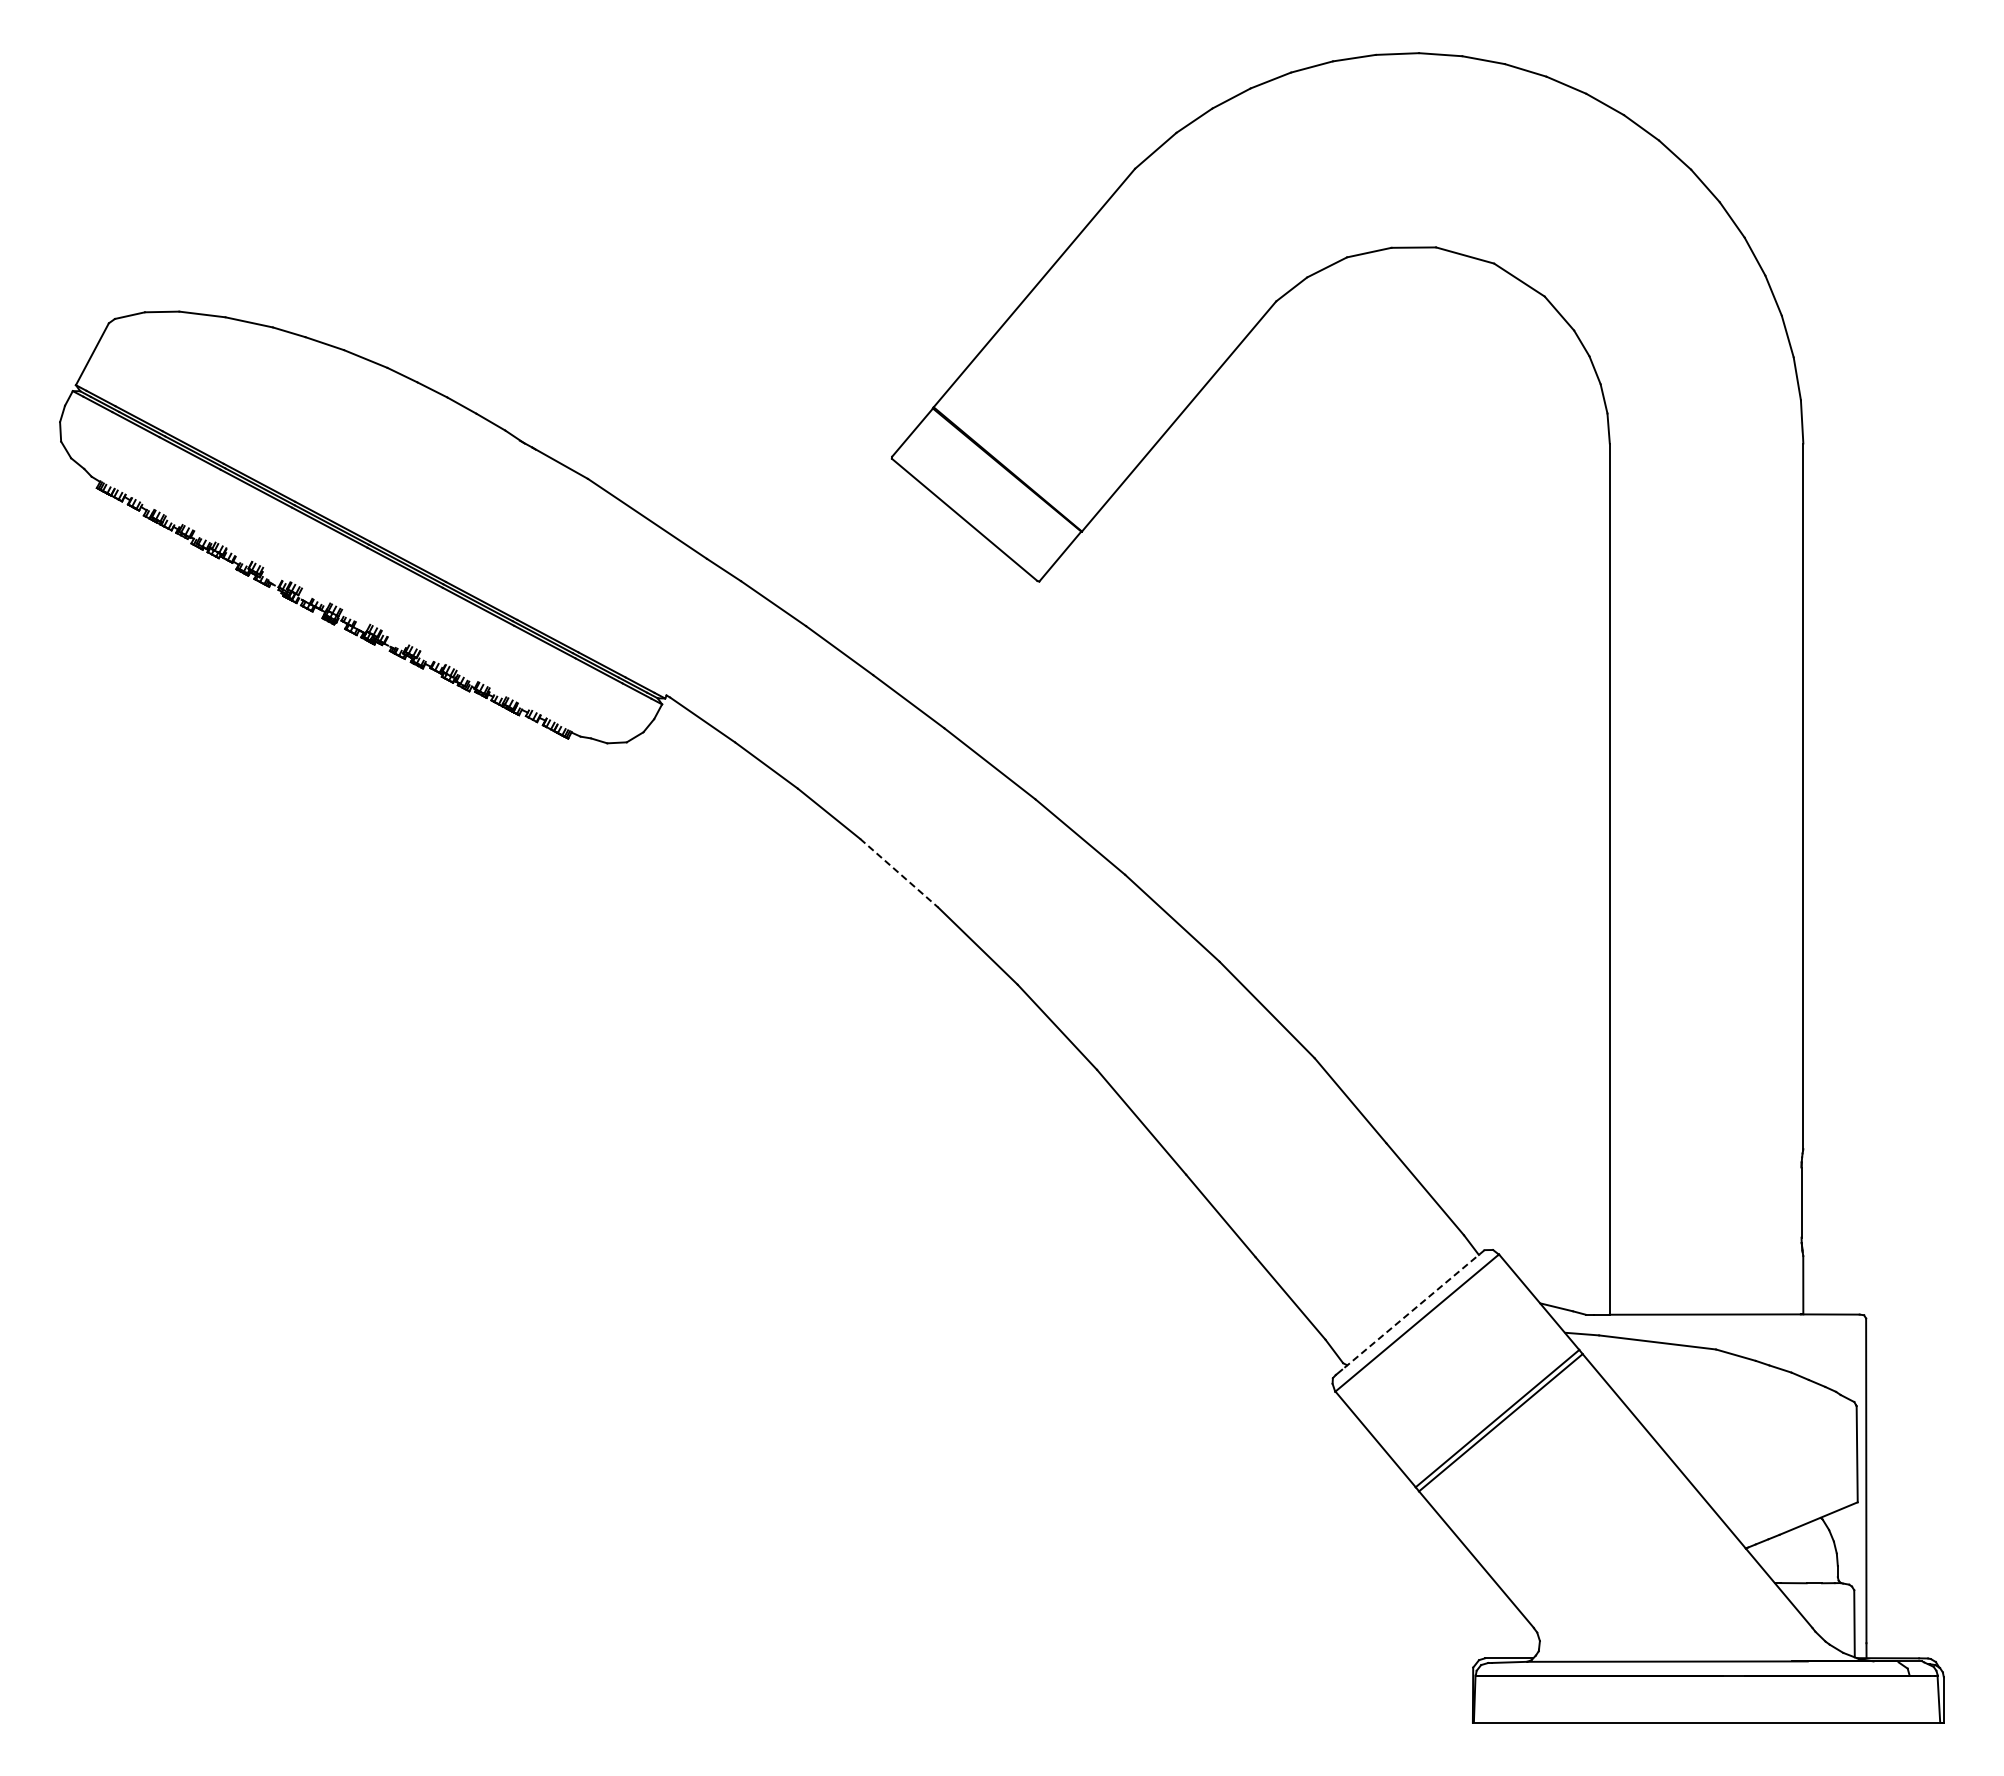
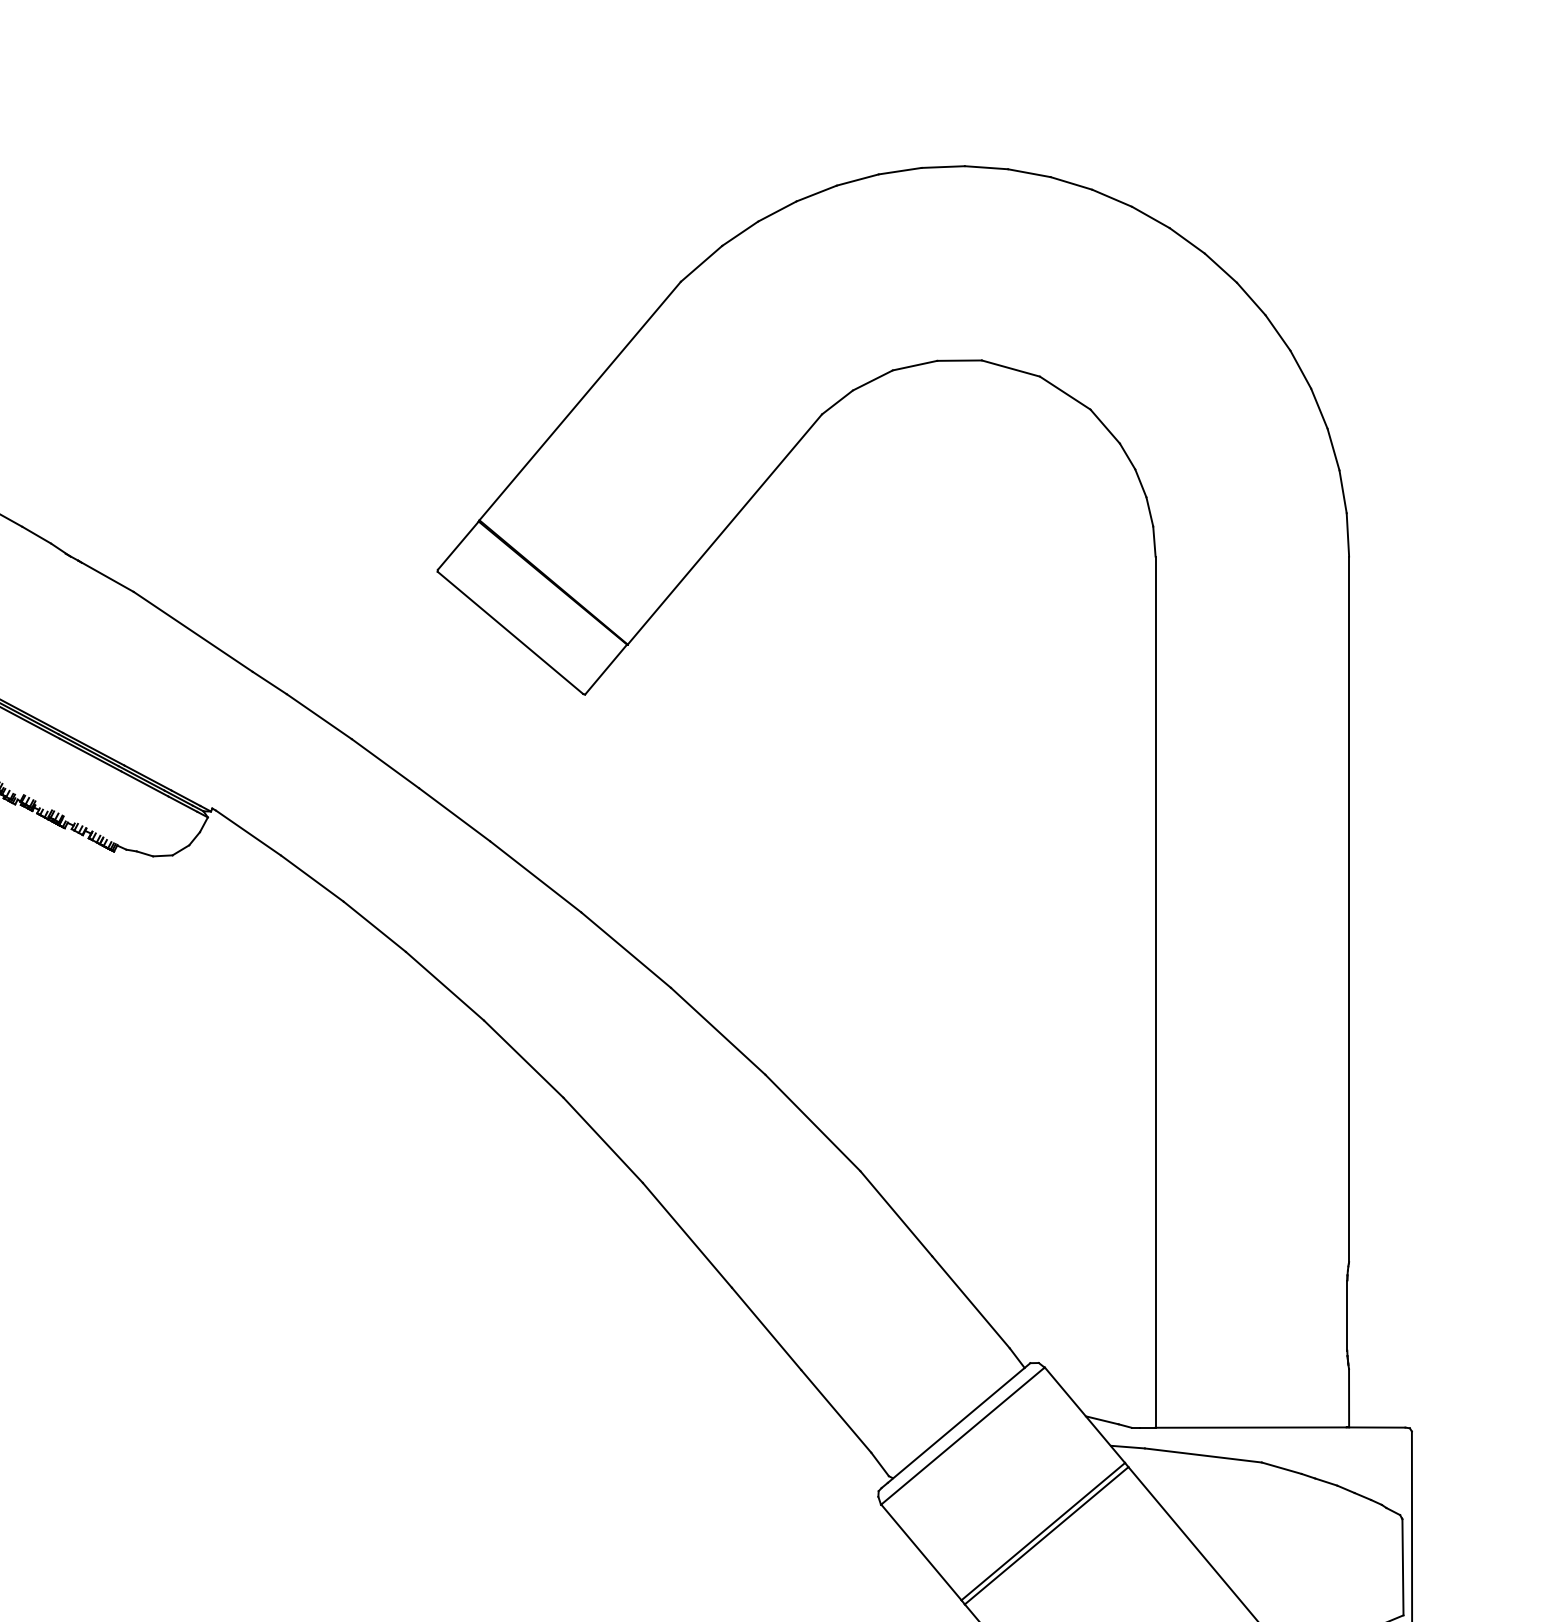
line: (899, 873) -> (445, 986), dashed -> solid
line: (1412, 1310) -> (958, 1423), dashed -> solid

